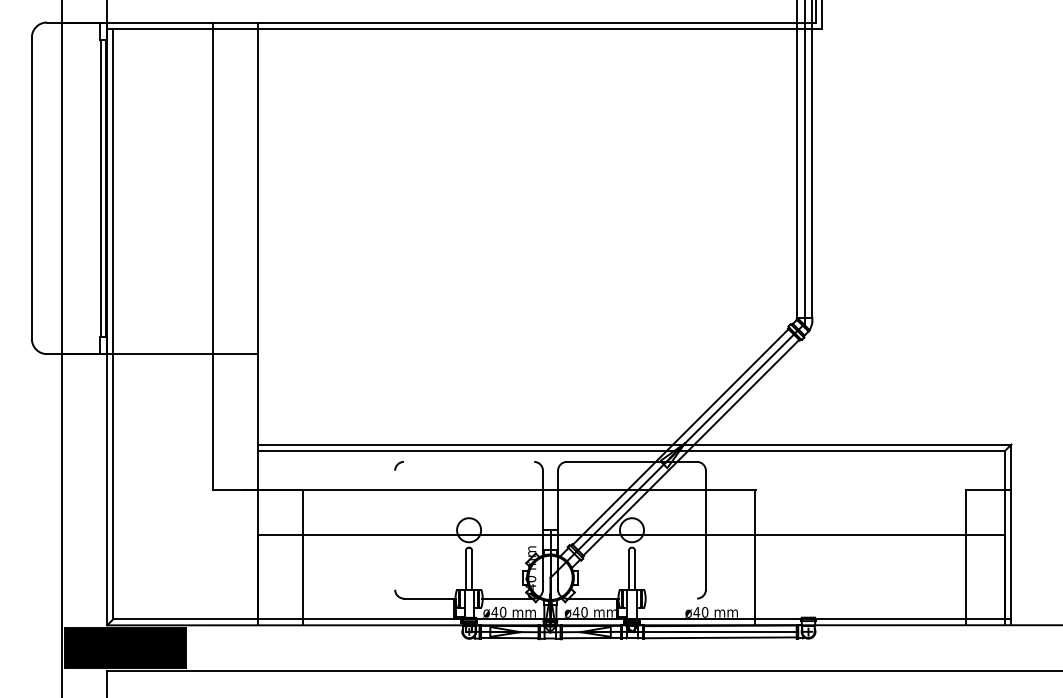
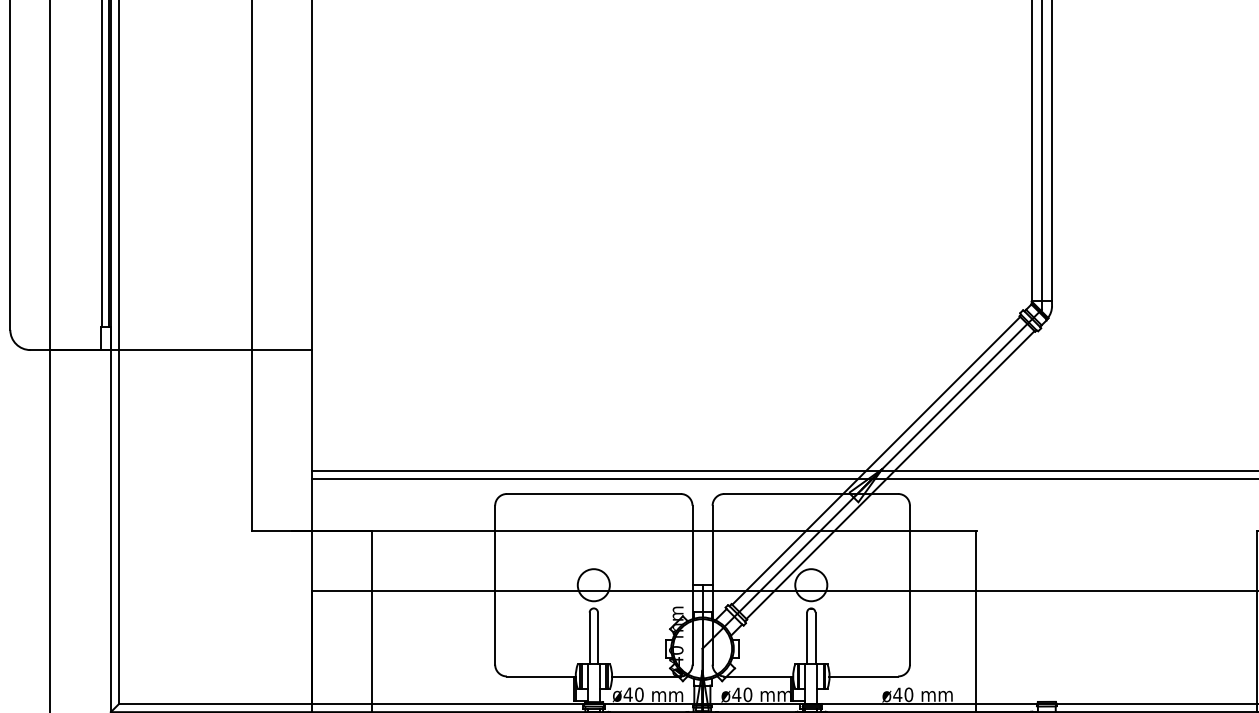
line: (468, 461) -> (593, 493), added
line: (395, 529) -> (495, 584), added
line: (671, 598) -> (864, 676), added

